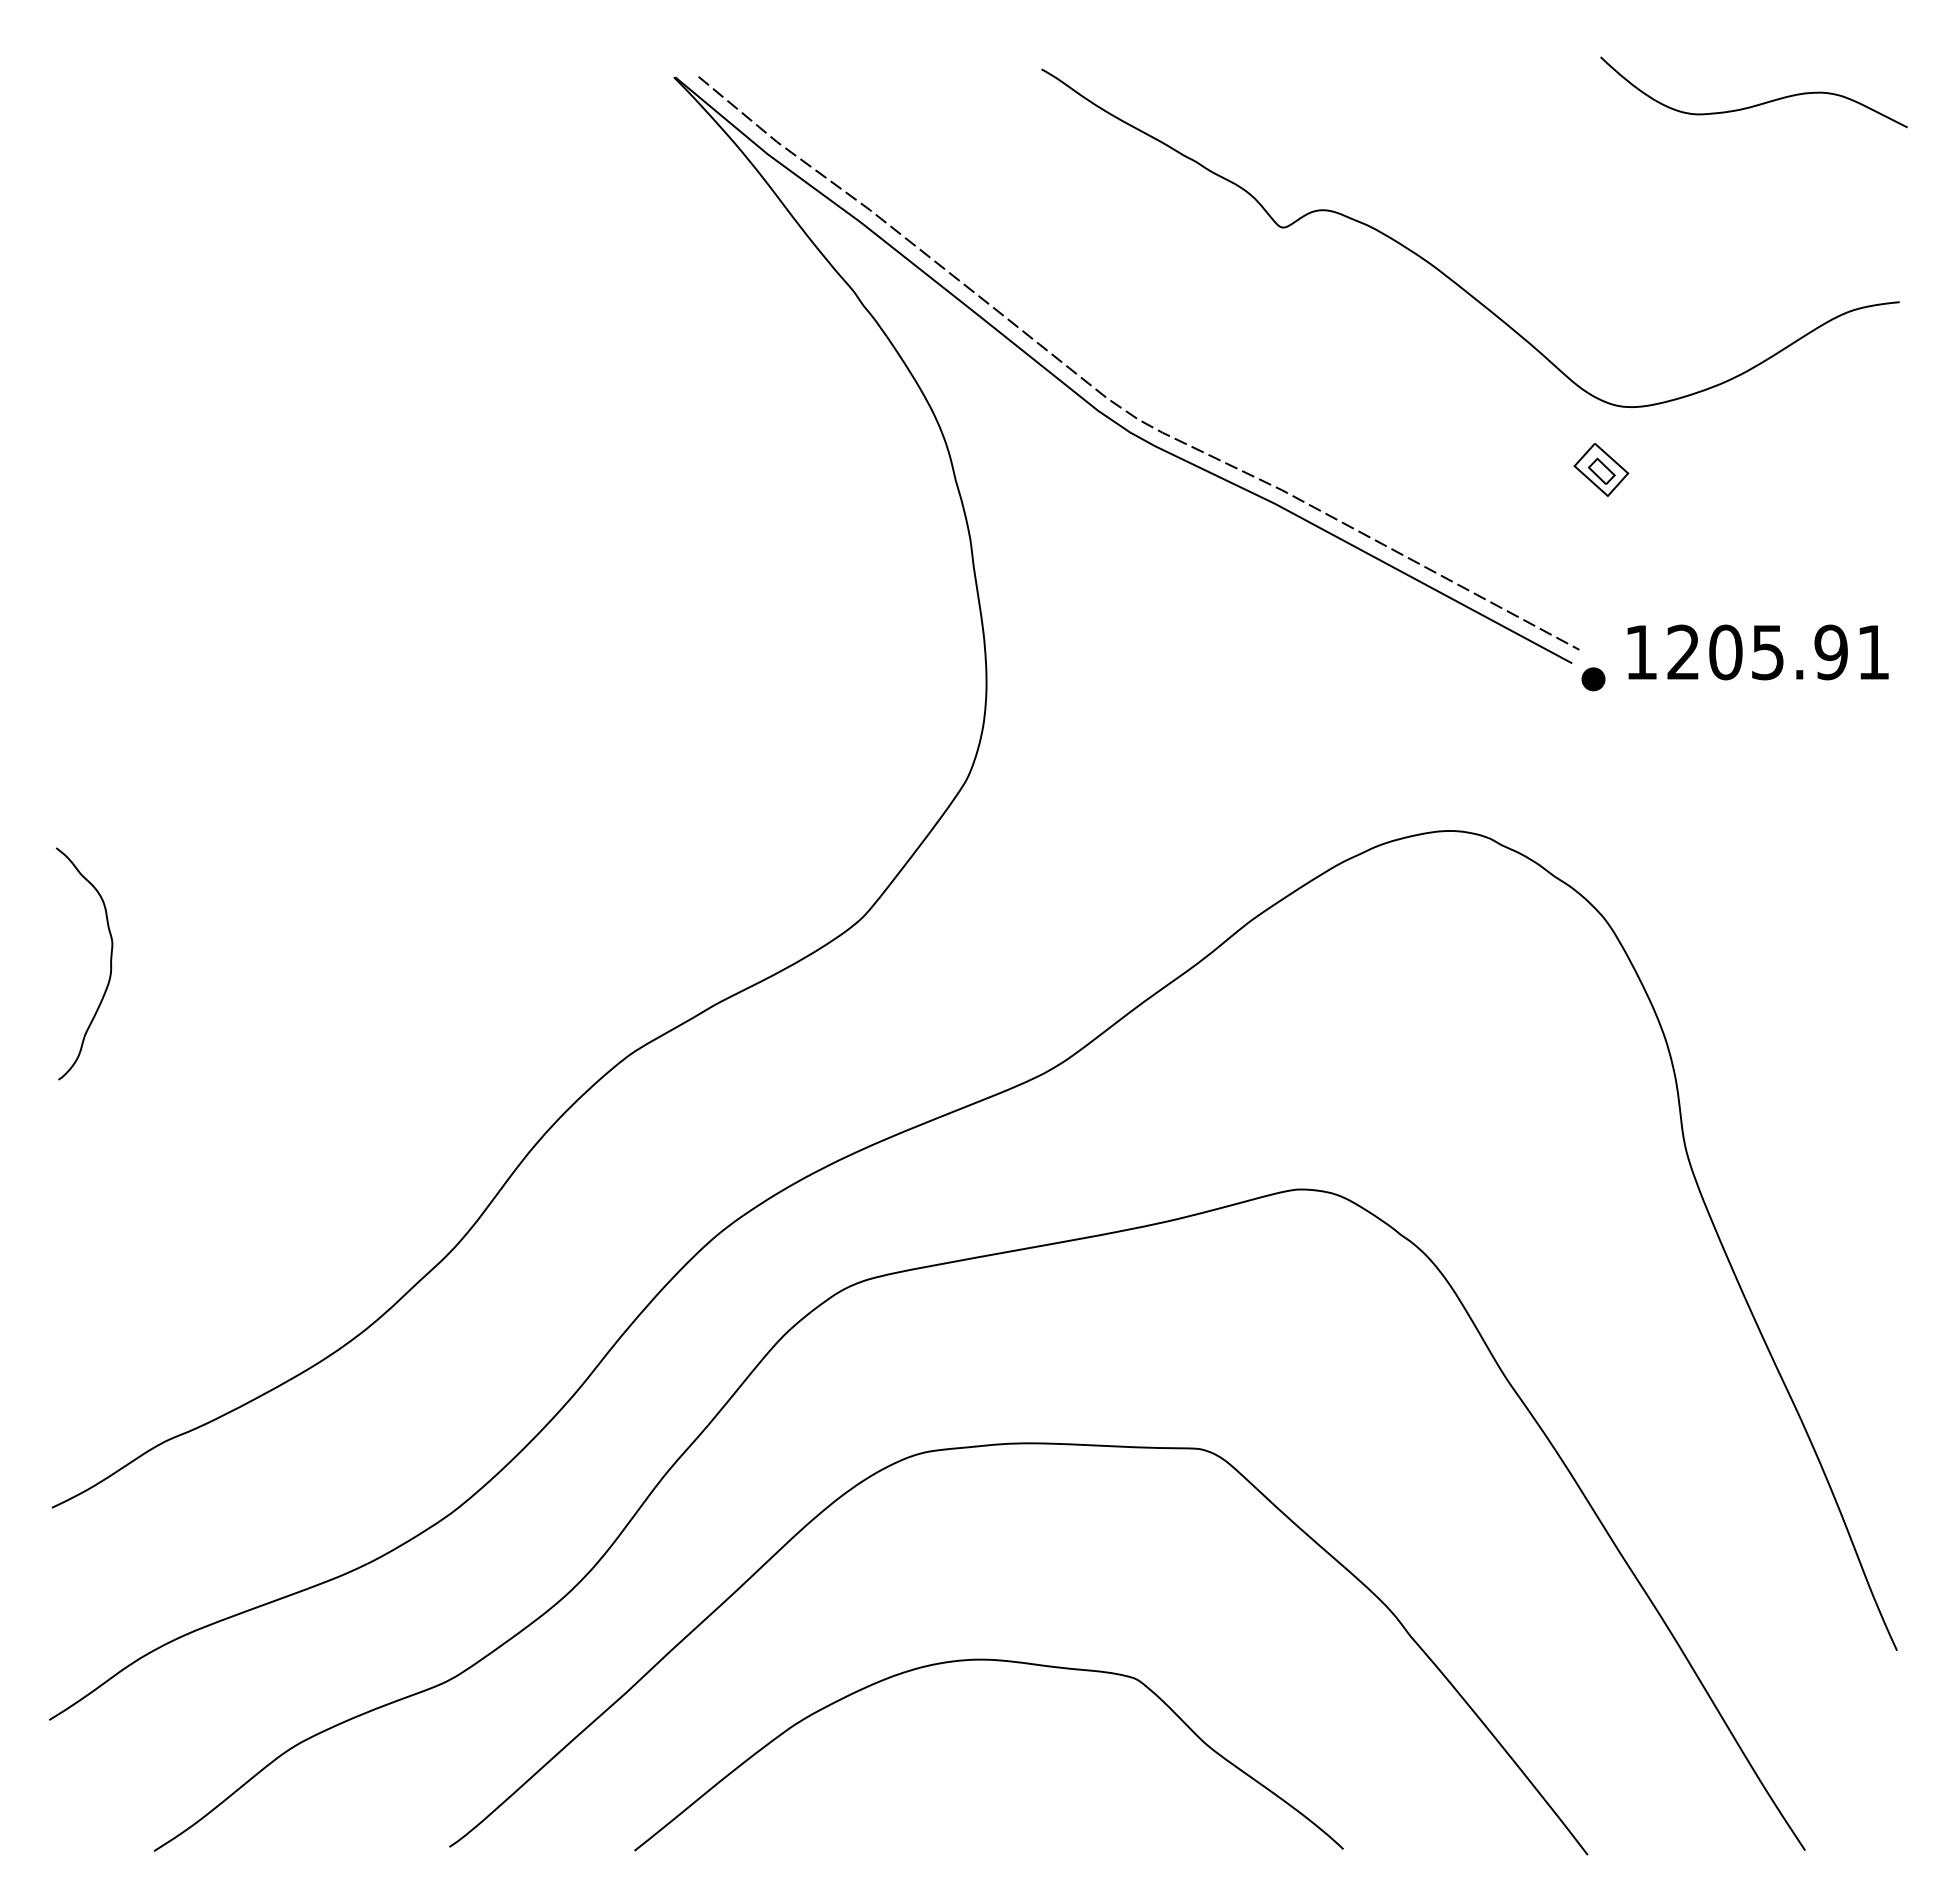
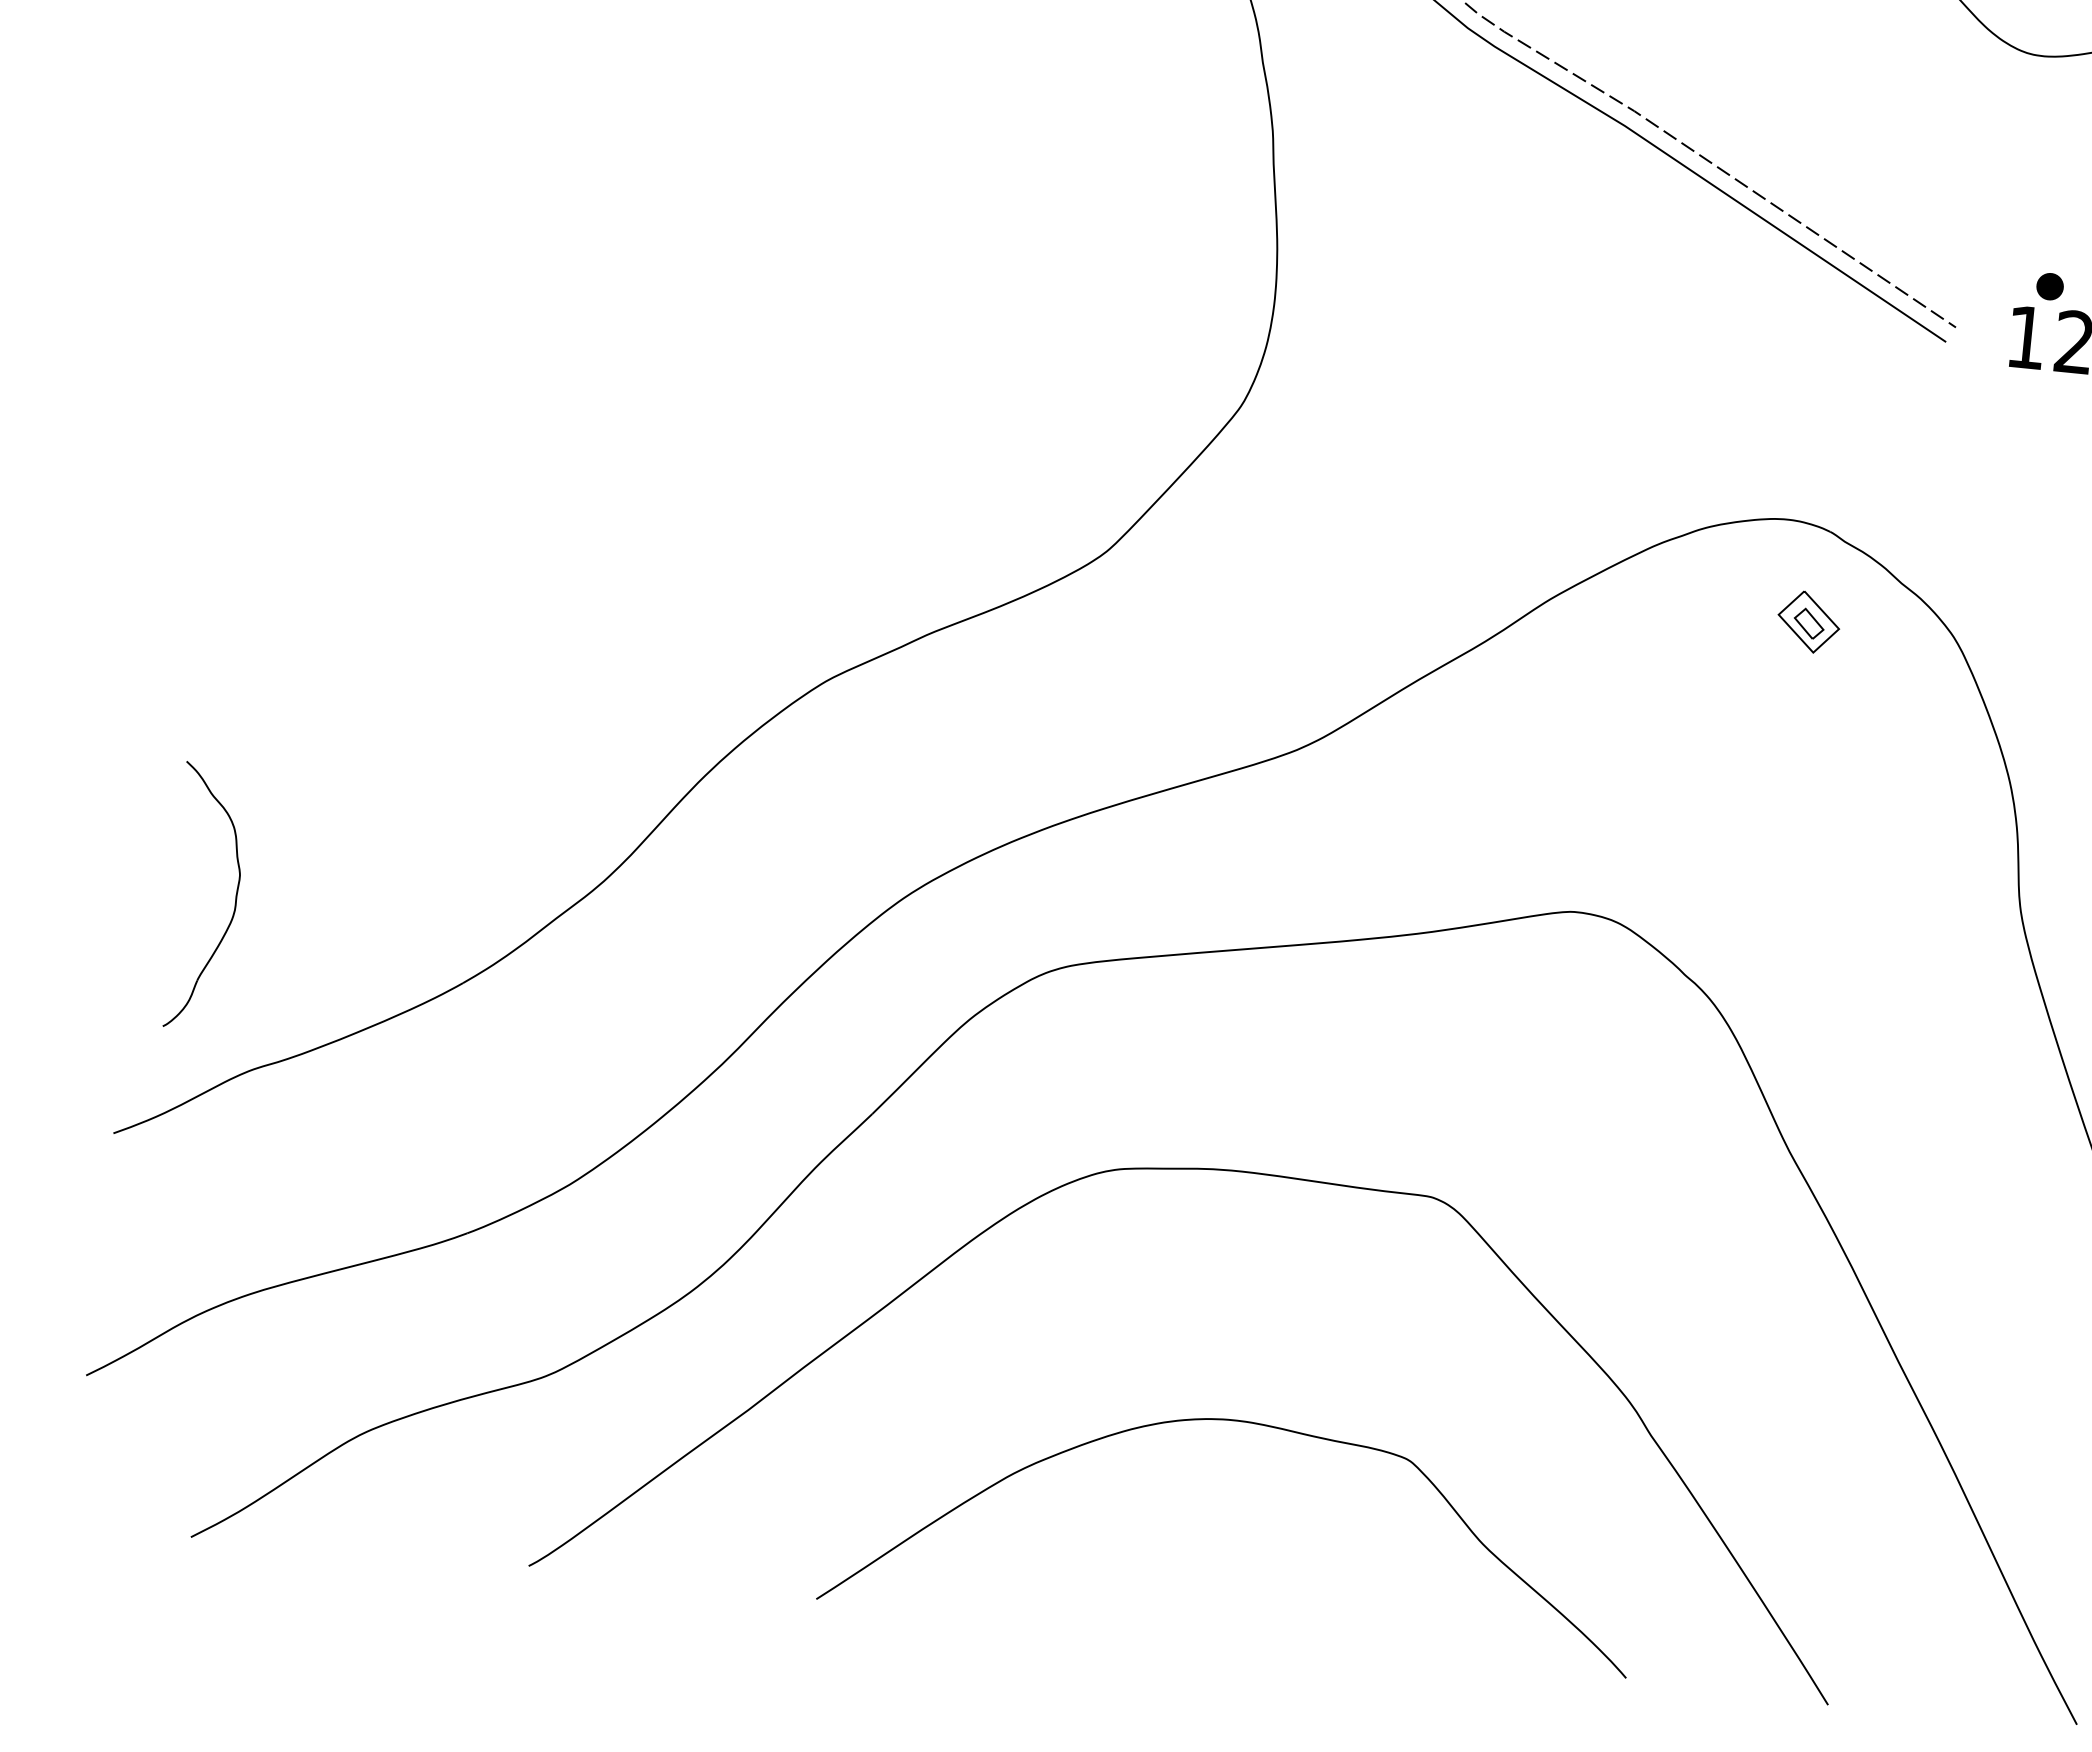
part: (1601, 469) -> (1809, 621), moved
part: (1593, 679) -> (2050, 286), moved
part: (110, 963) -> (235, 899), moved
curve: (996, 1661) -> (1251, 1424), moved

